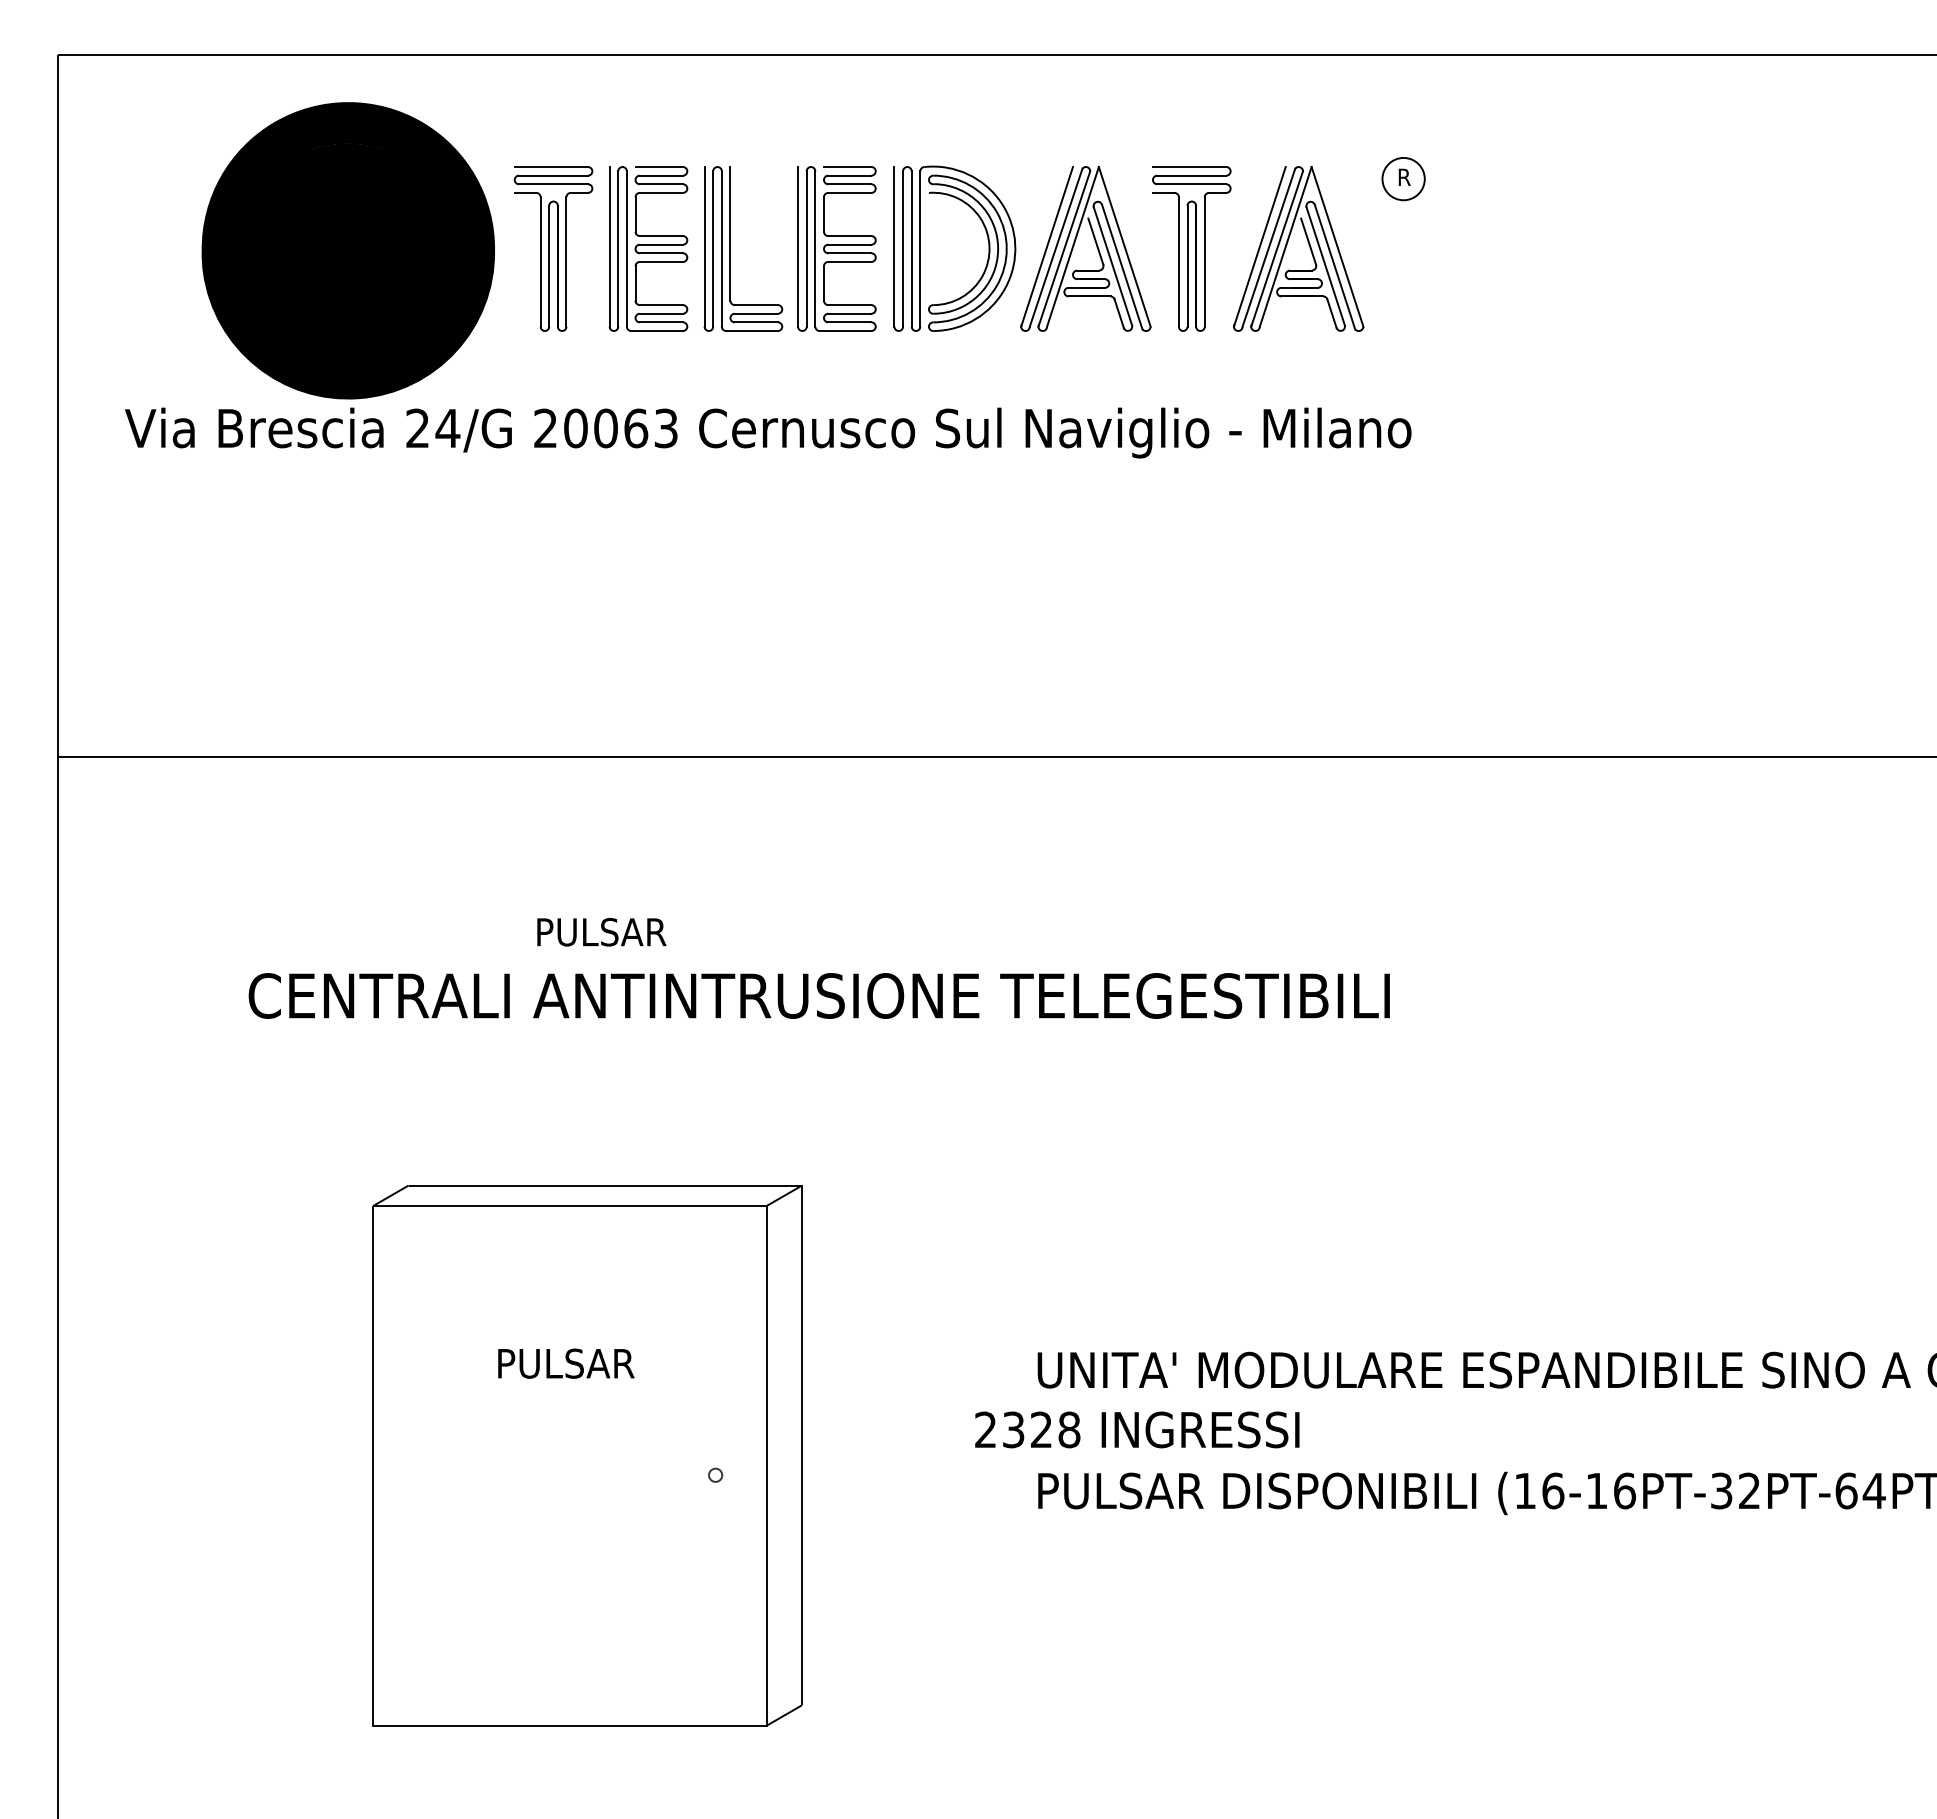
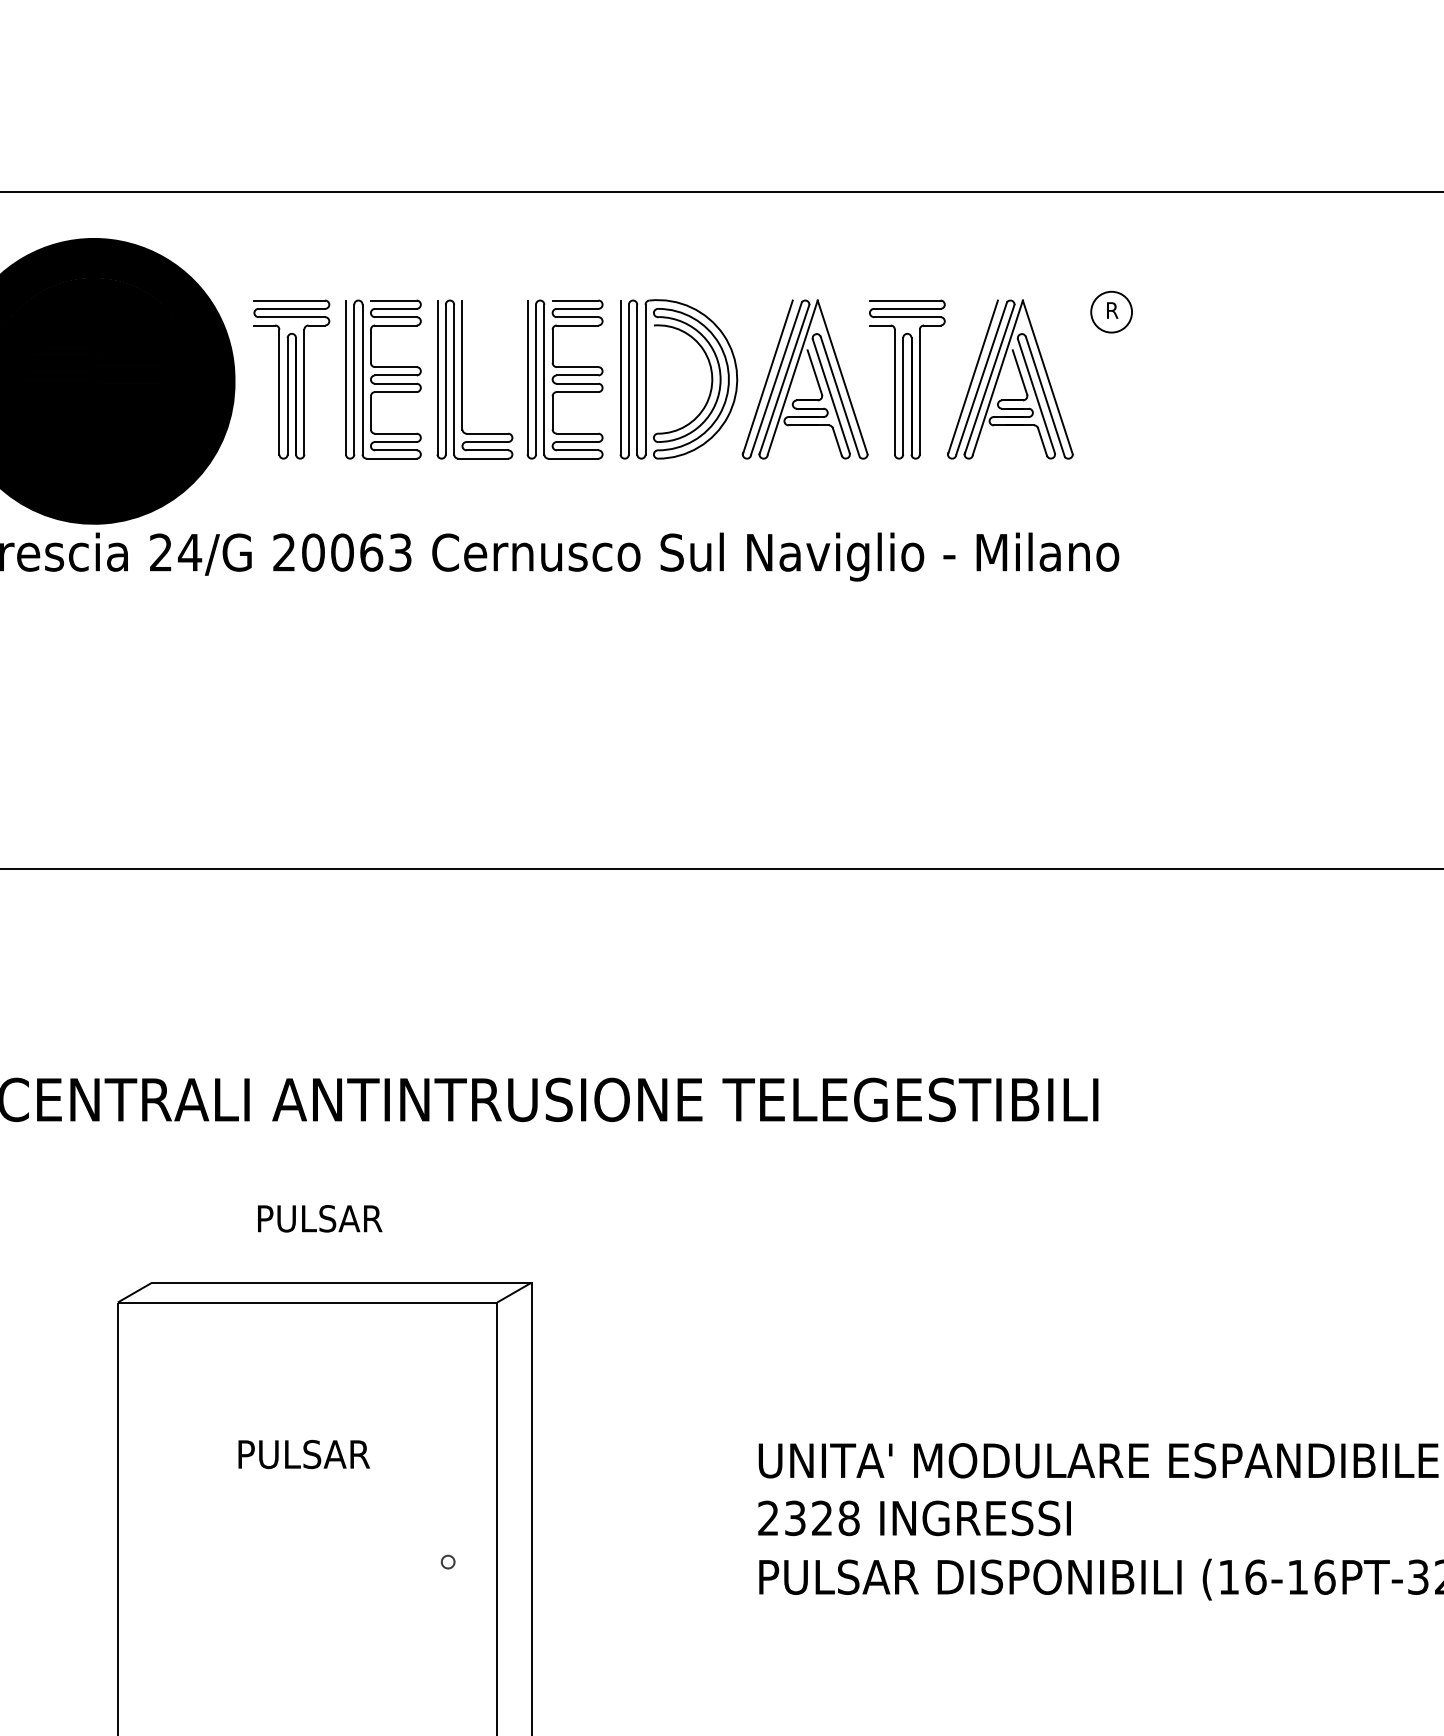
text: (601, 932) -> (319, 1219), moved
text: (1137, 1429) -> (914, 1517), moved

